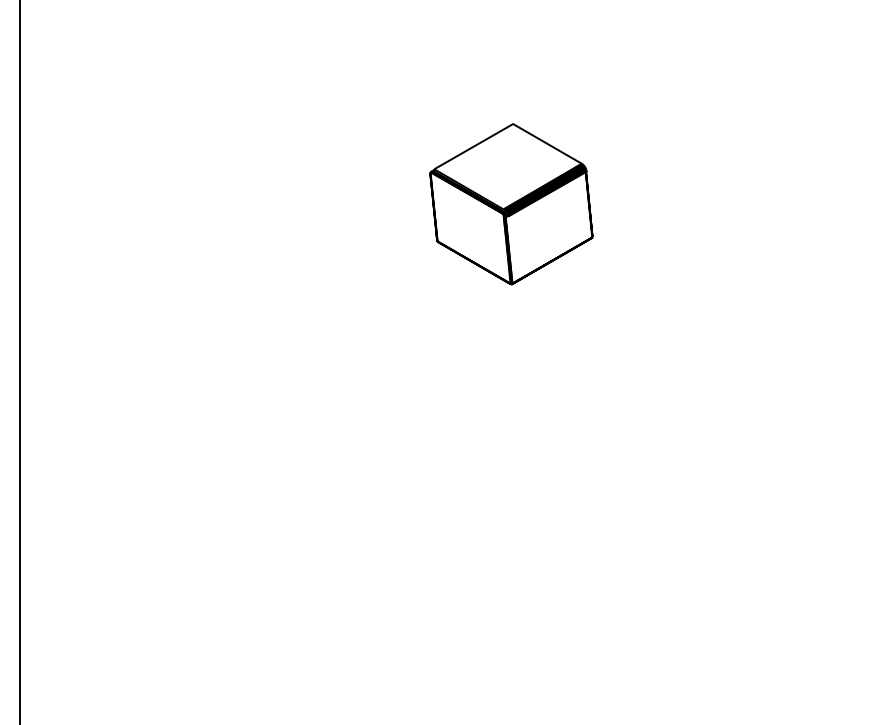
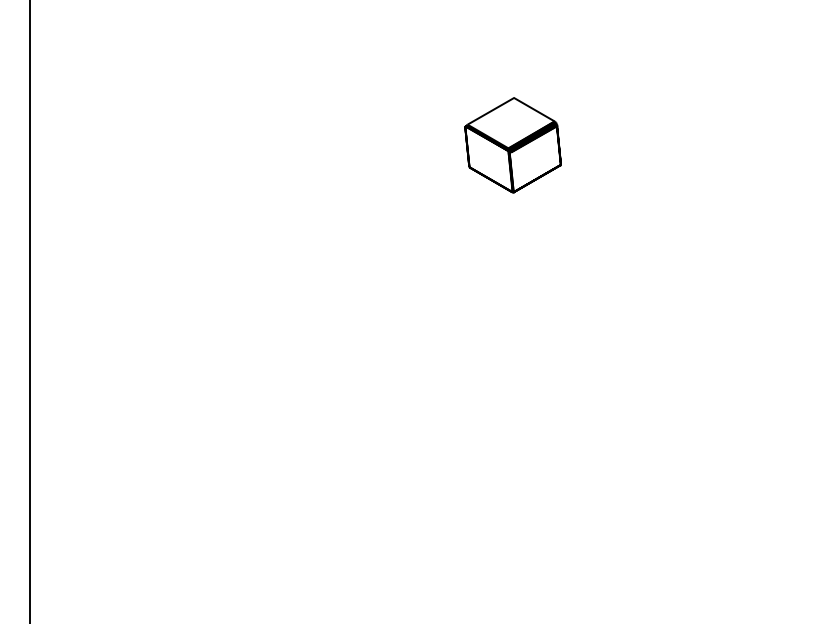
part: (511, 204) -> (513, 145), size x0.6

